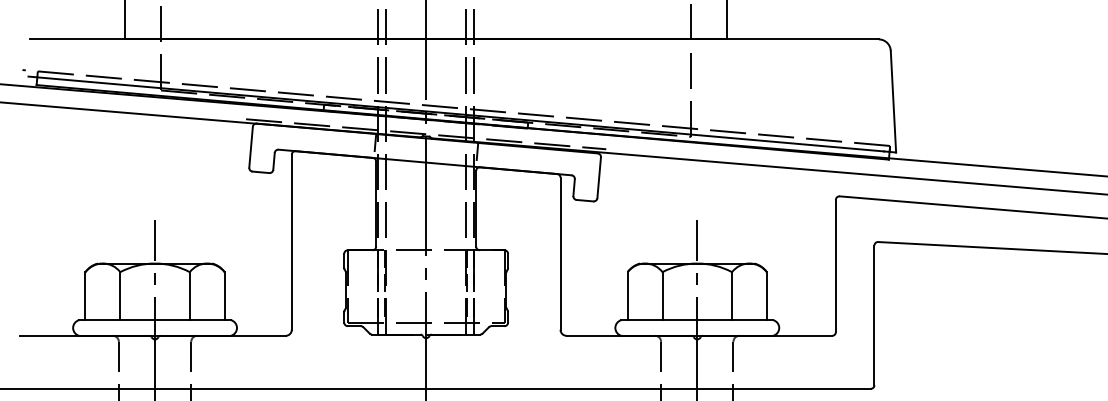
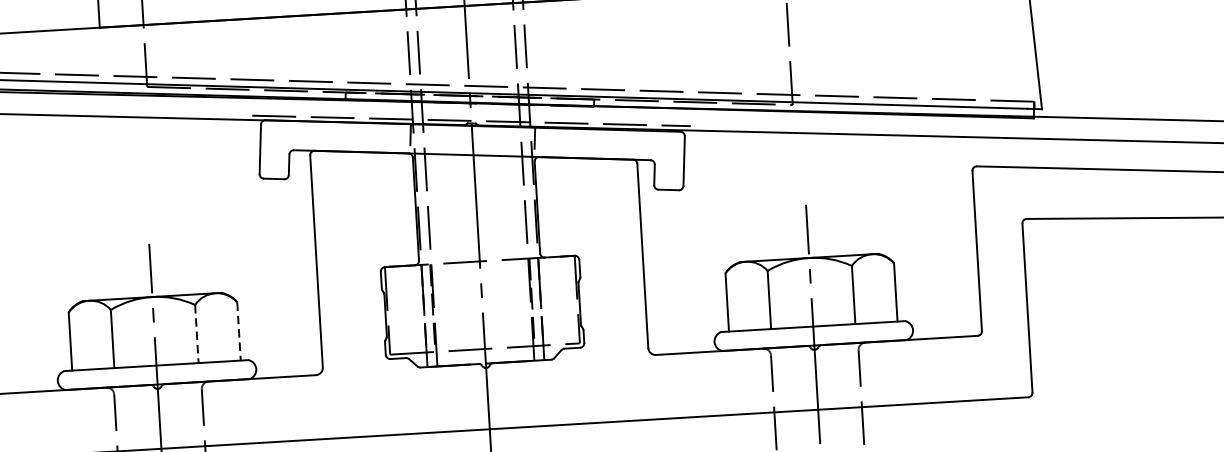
line: (189, 296) -> (196, 334), solid -> dashed
line: (224, 296) -> (238, 331), solid -> dashed

